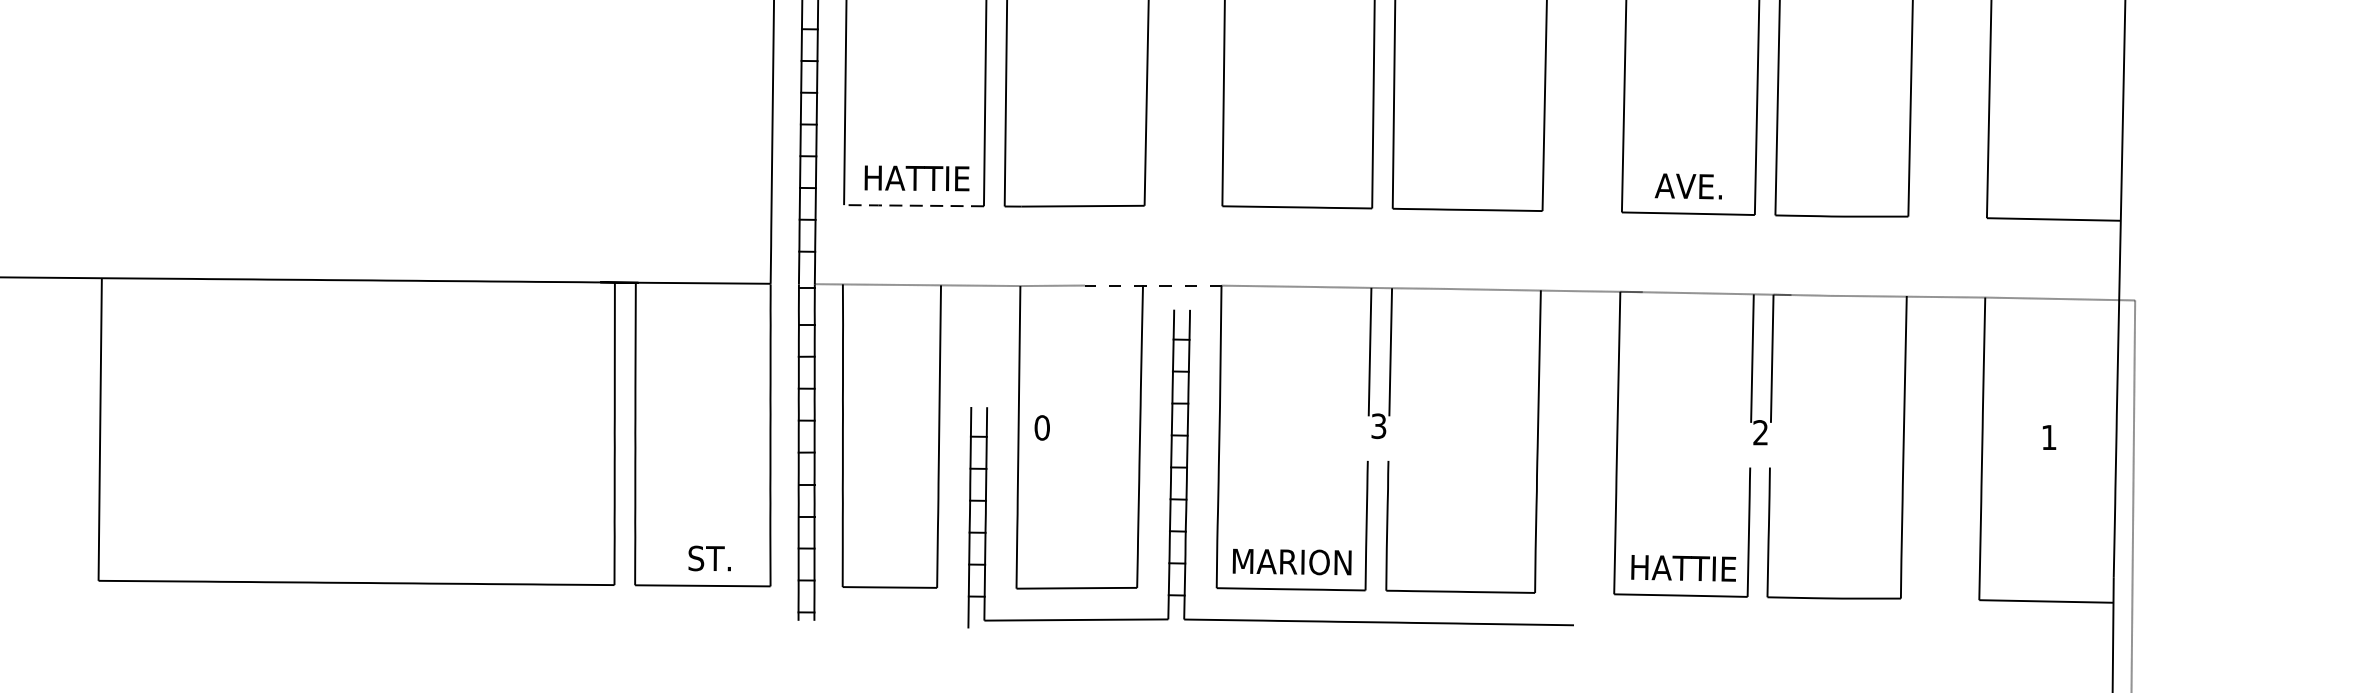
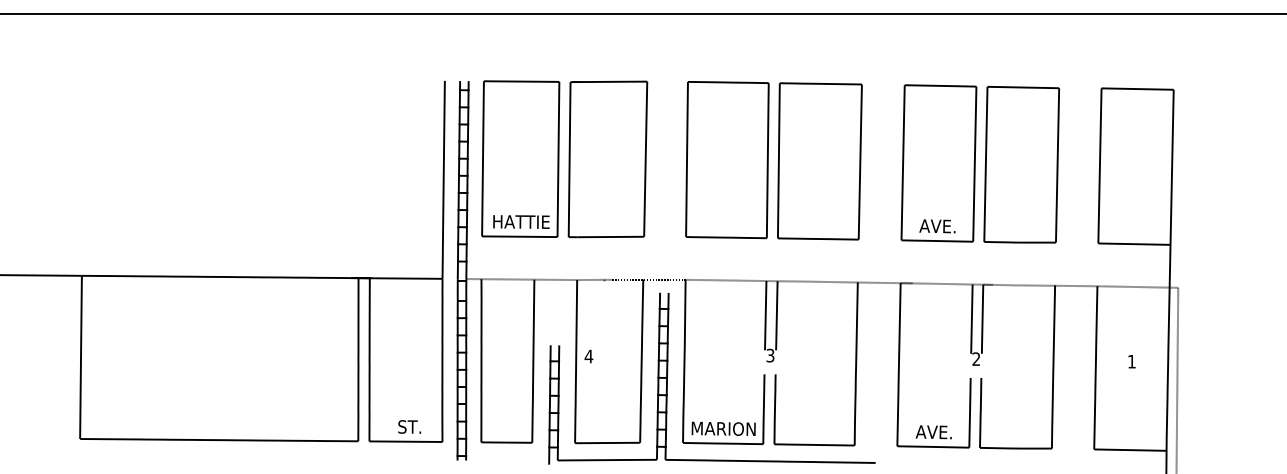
line: (911, 205) -> (518, 236), dashed -> solid
text: (1041, 427) -> (588, 356), 0 -> 4
text: (1683, 568) -> (934, 432), HATTIE -> AVE.

